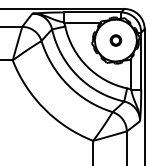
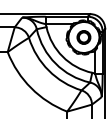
part: (115, 40) -> (83, 37), size x1.67

